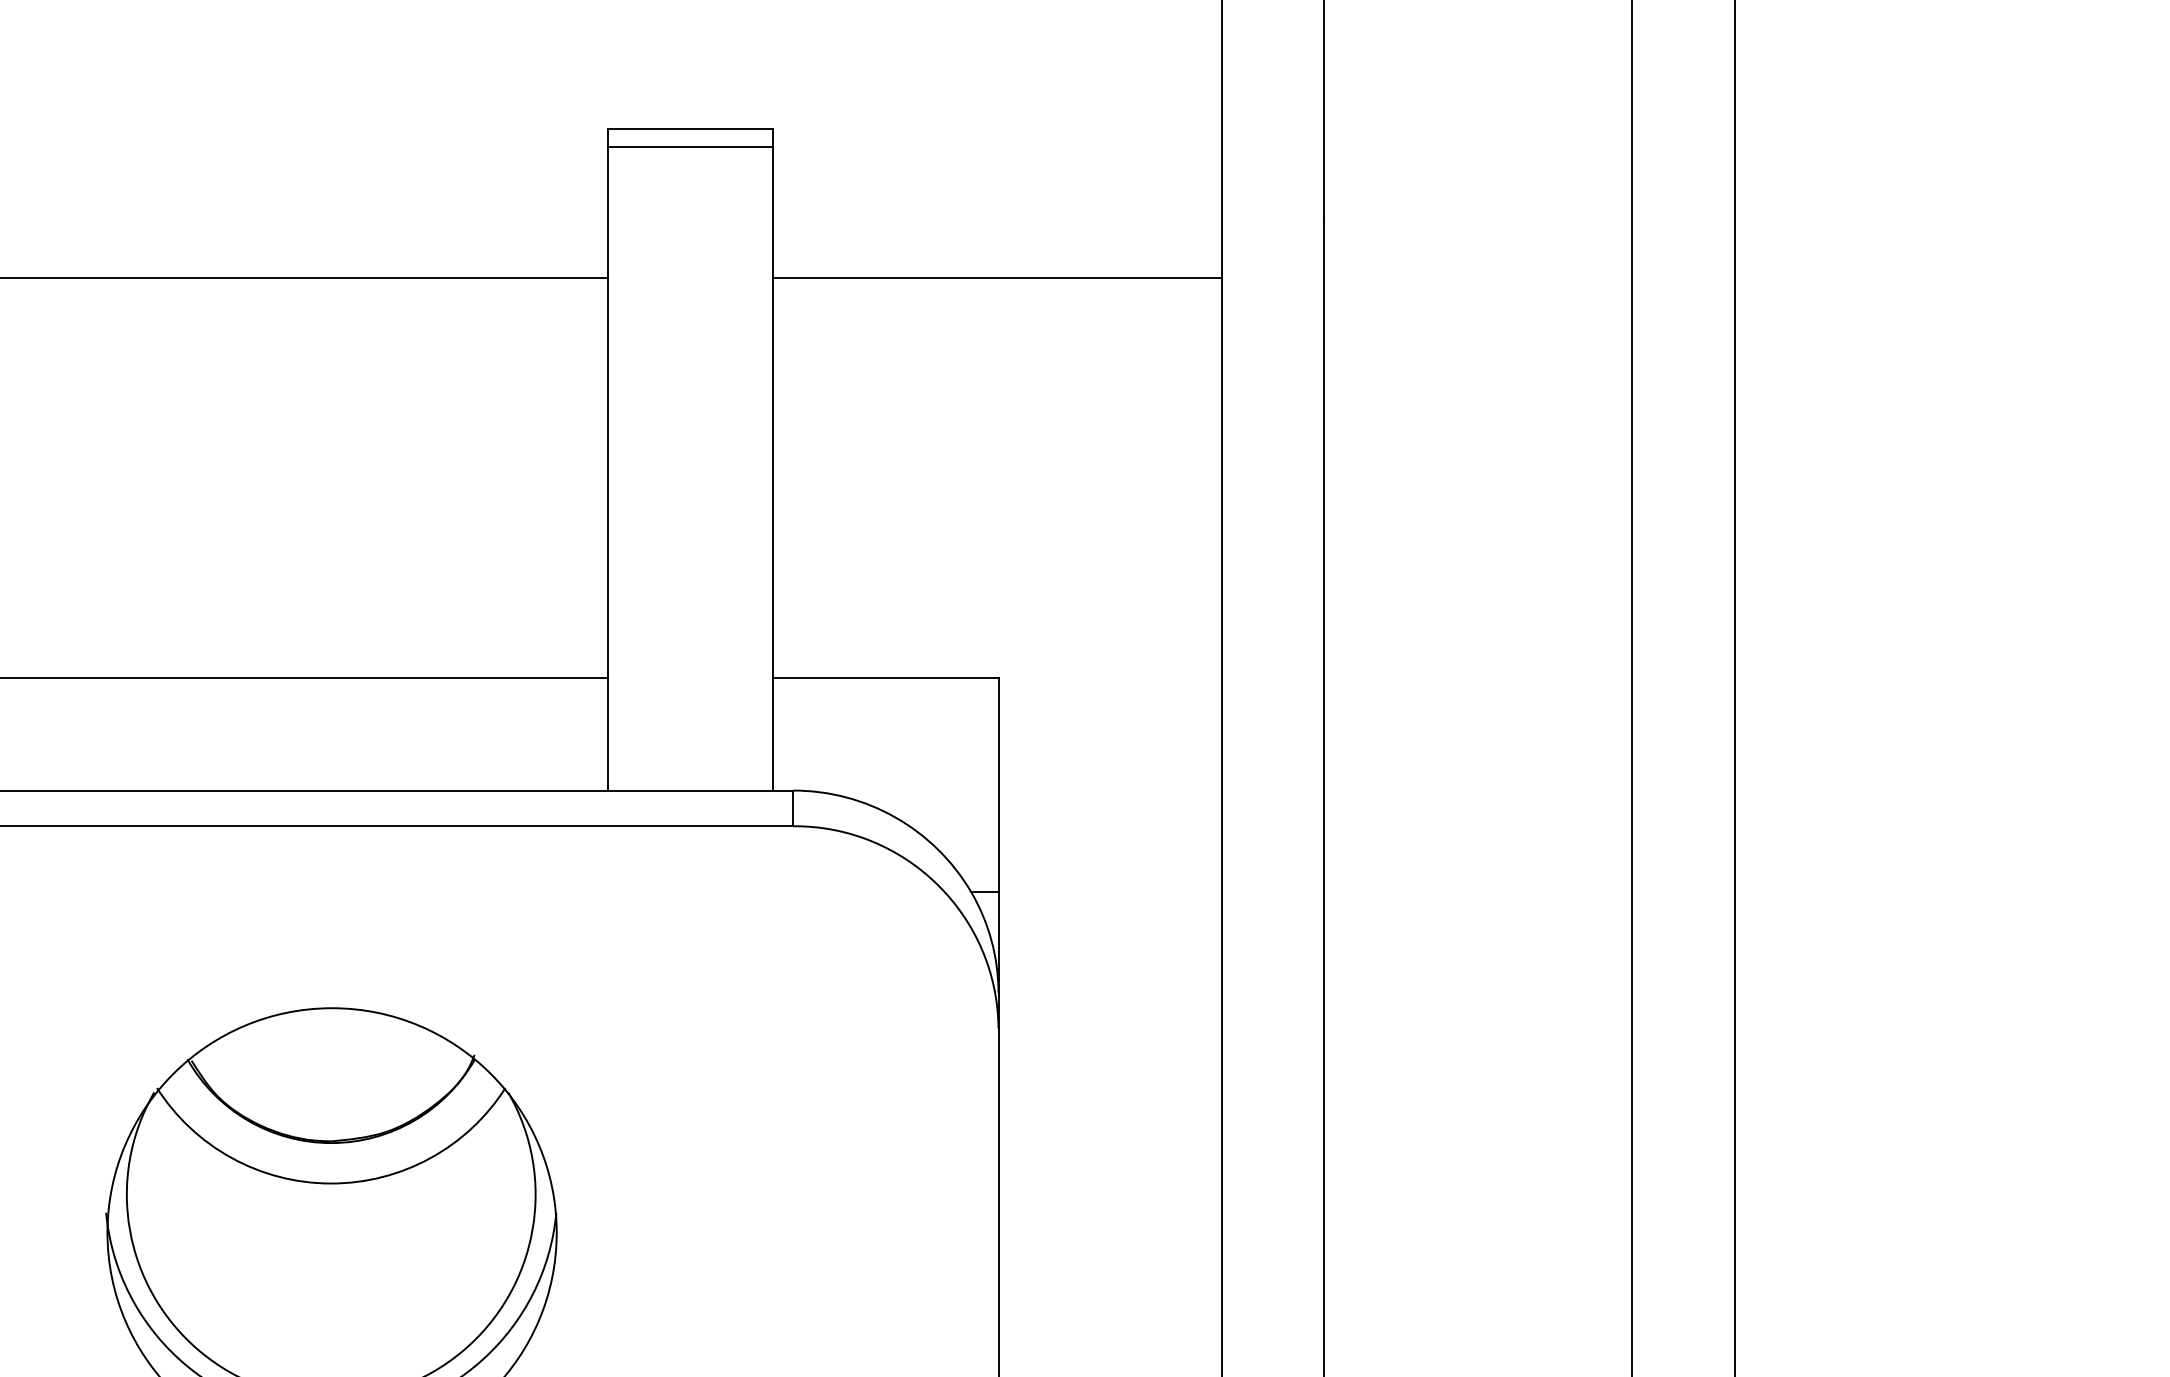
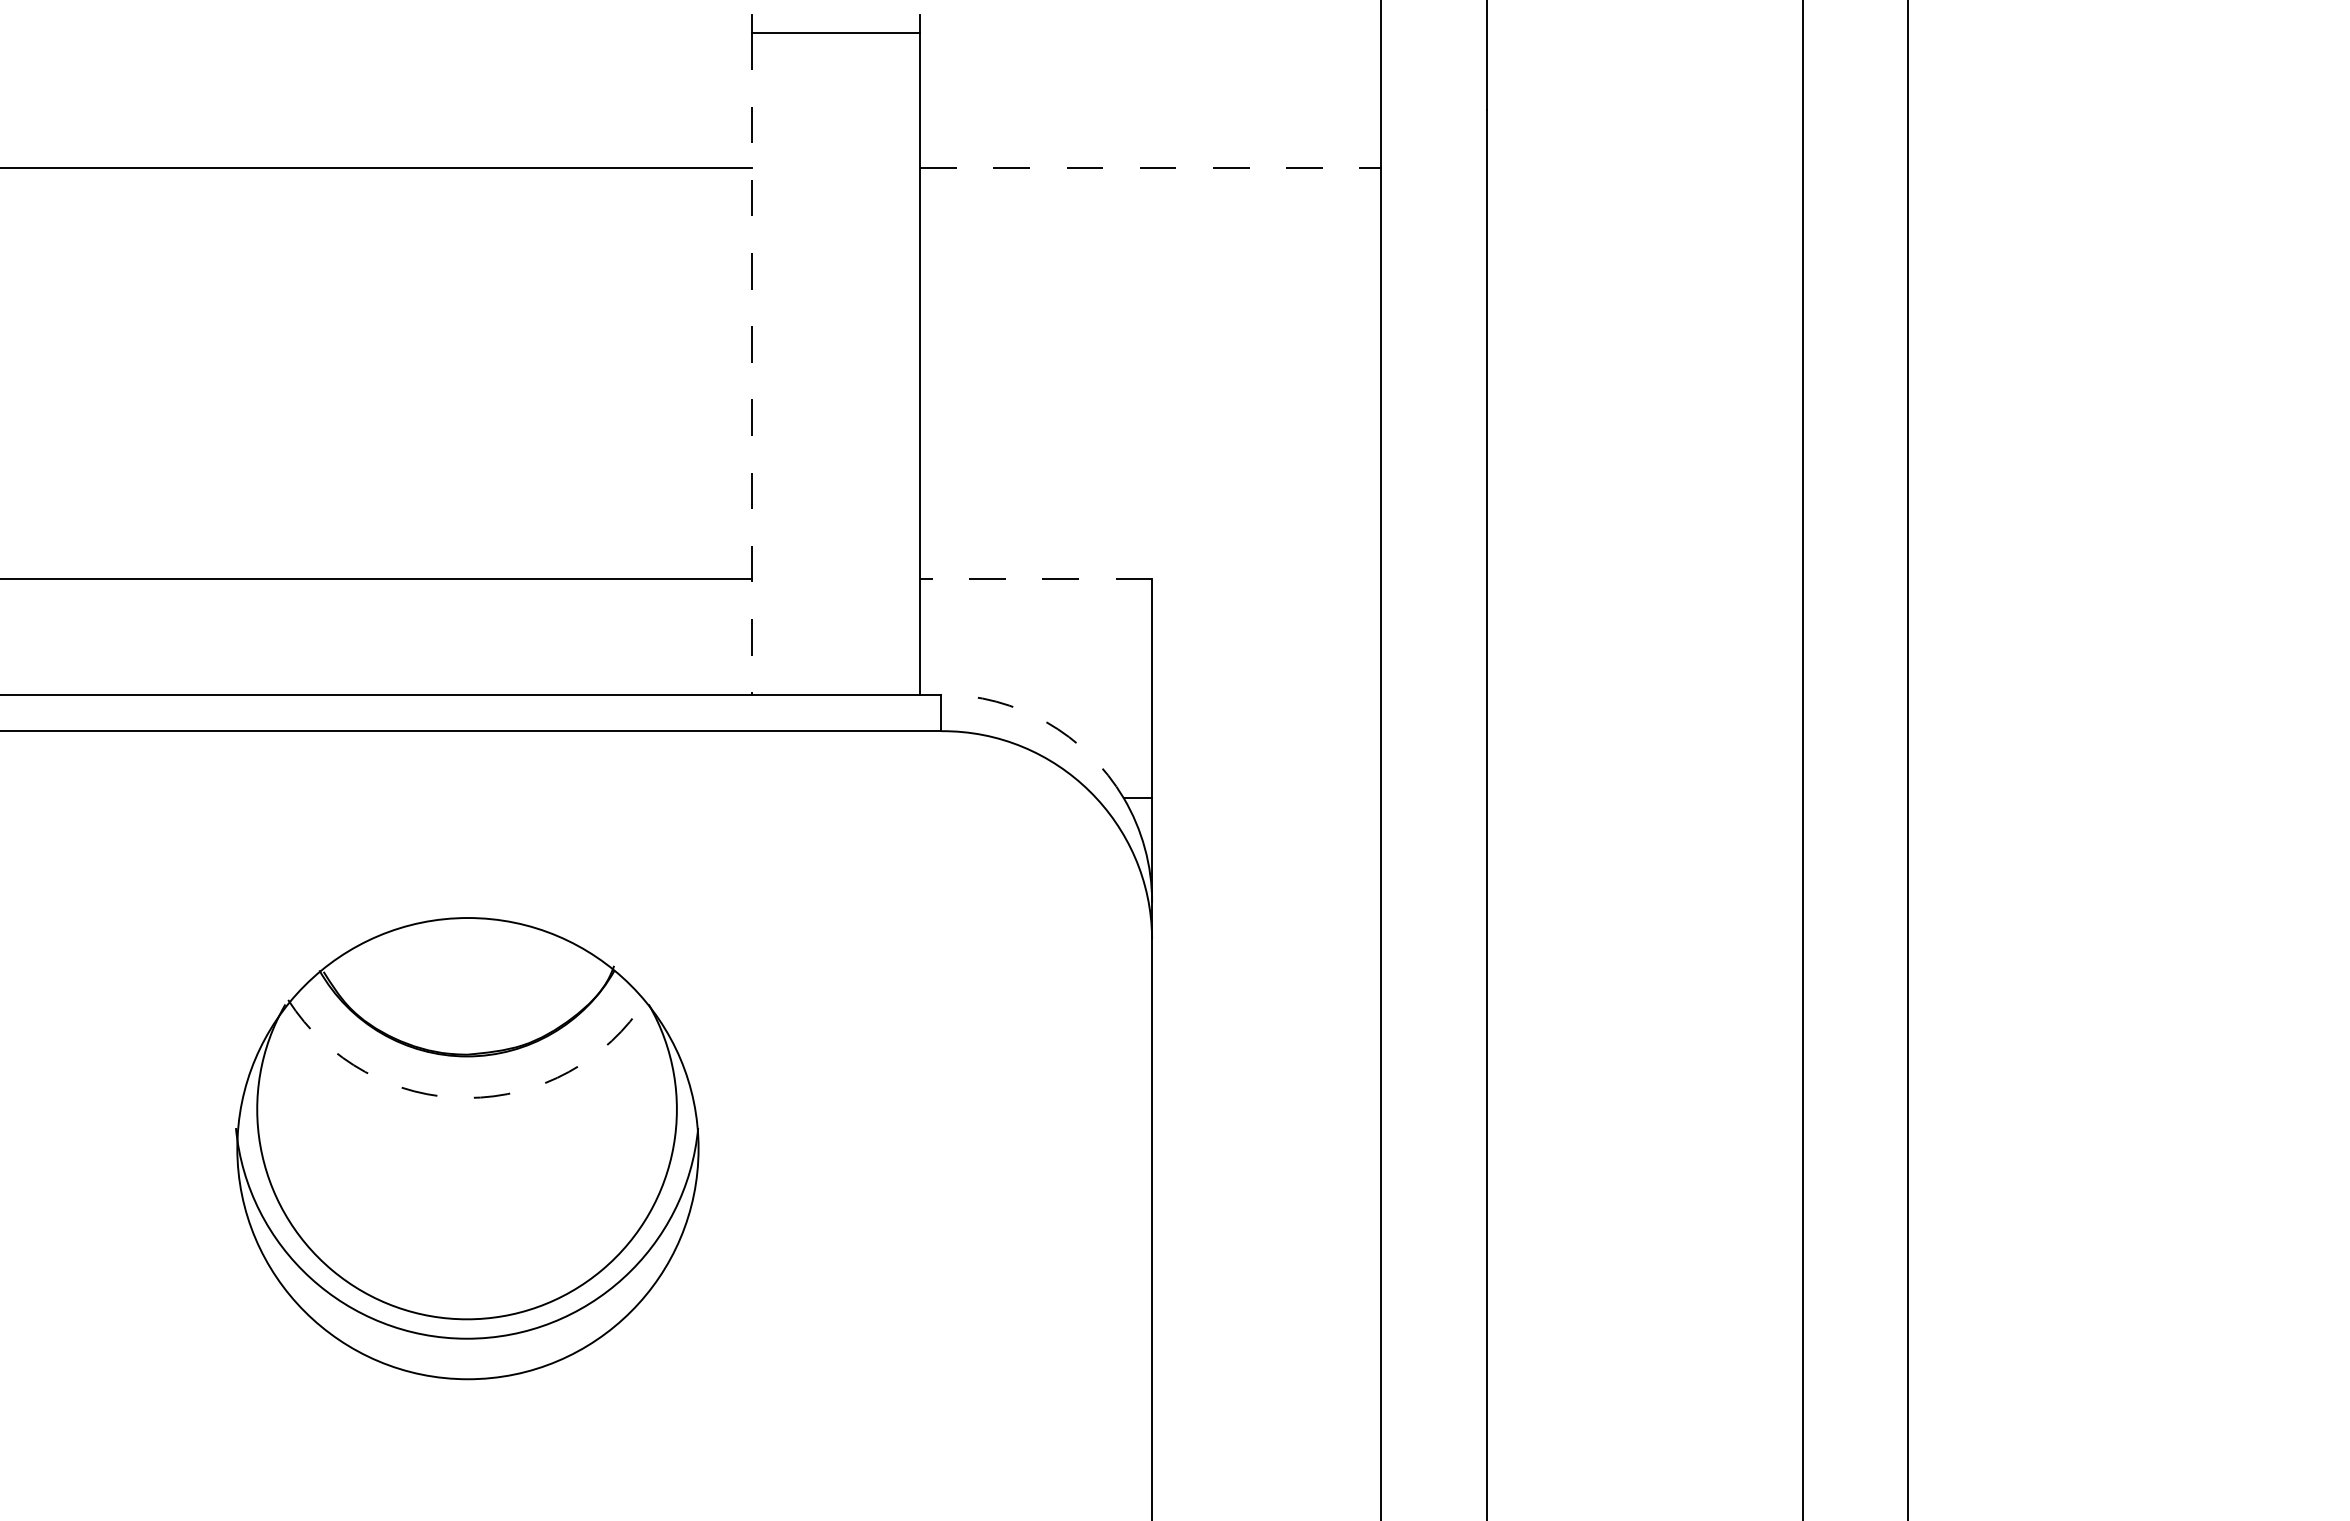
line: (690, 129) -> (835, 15), removed
line: (996, 277) -> (1150, 167), solid -> dashed
line: (608, 469) -> (751, 364), solid -> dashed
line: (885, 677) -> (1036, 578), solid -> dashed
arc: (895, 817) -> (1046, 722), solid -> dashed
arc: (331, 1184) -> (467, 1098), solid -> dashed

